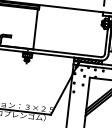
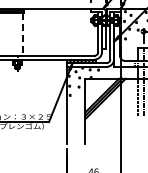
line: (35, 30) -> (22, 35), solid -> dashed

